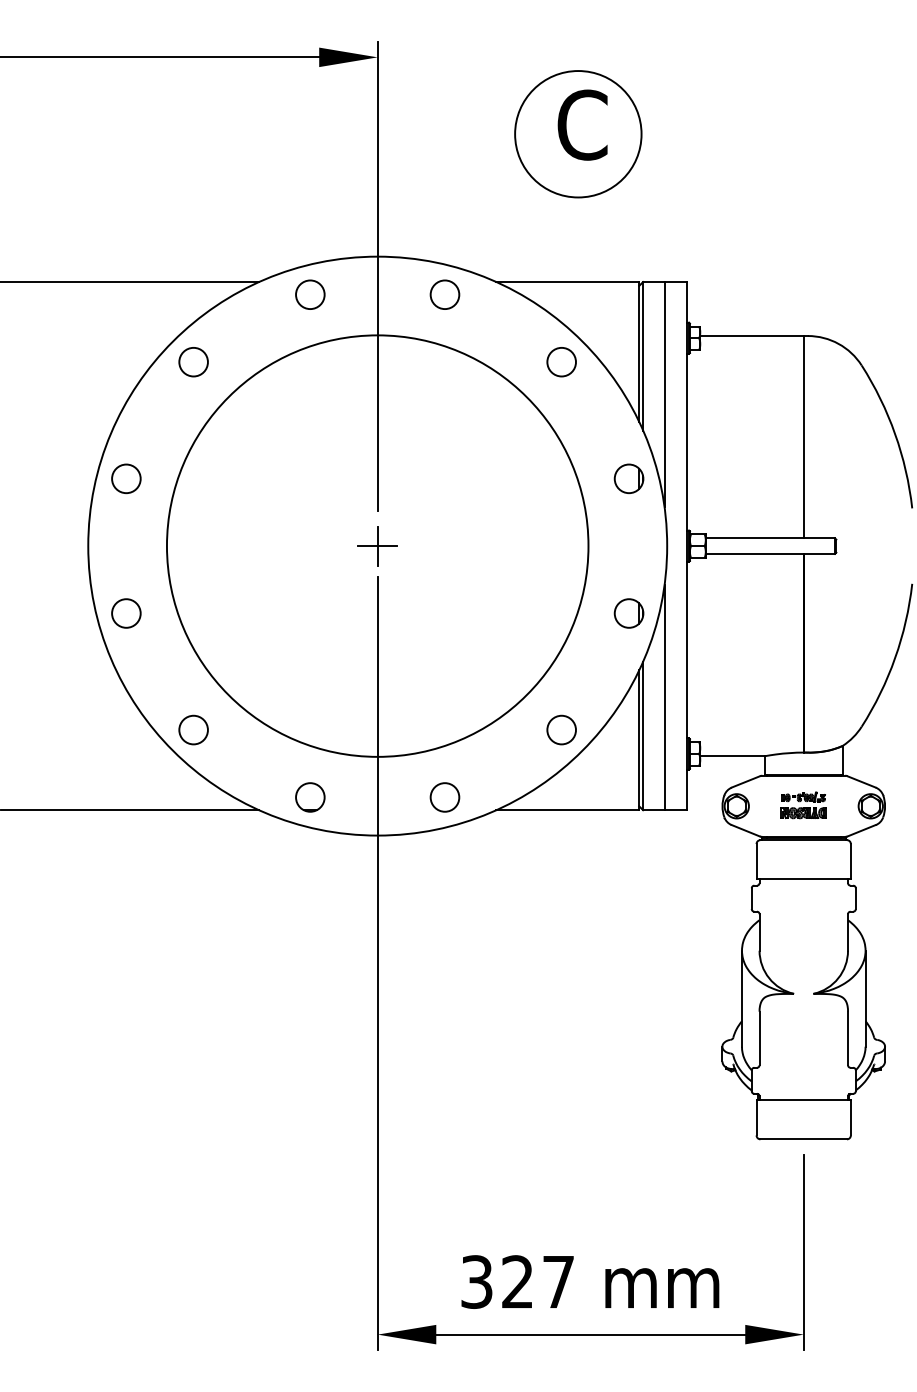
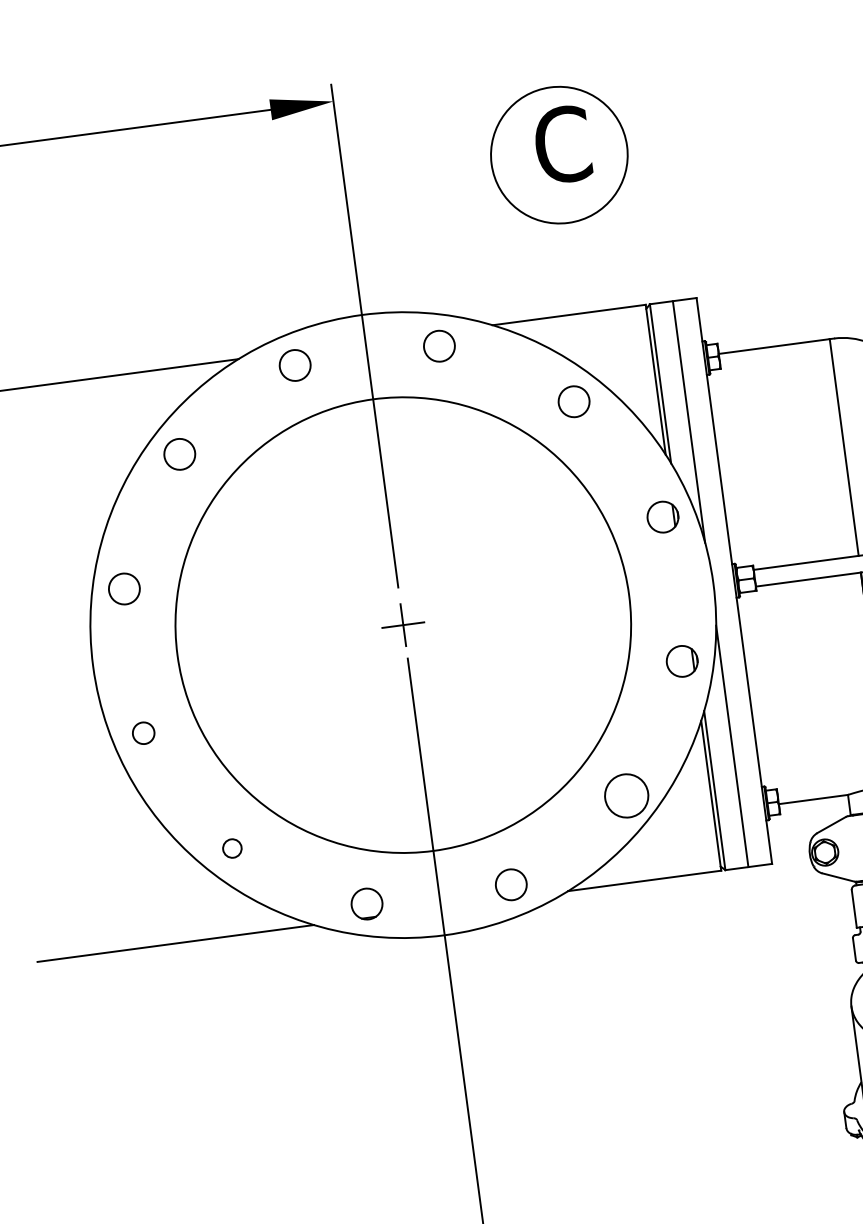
circle: (126, 613) -> (143, 733), size x0.7
circle: (193, 729) -> (232, 847), size x0.6
circle: (561, 729) -> (626, 795), size x1.4

